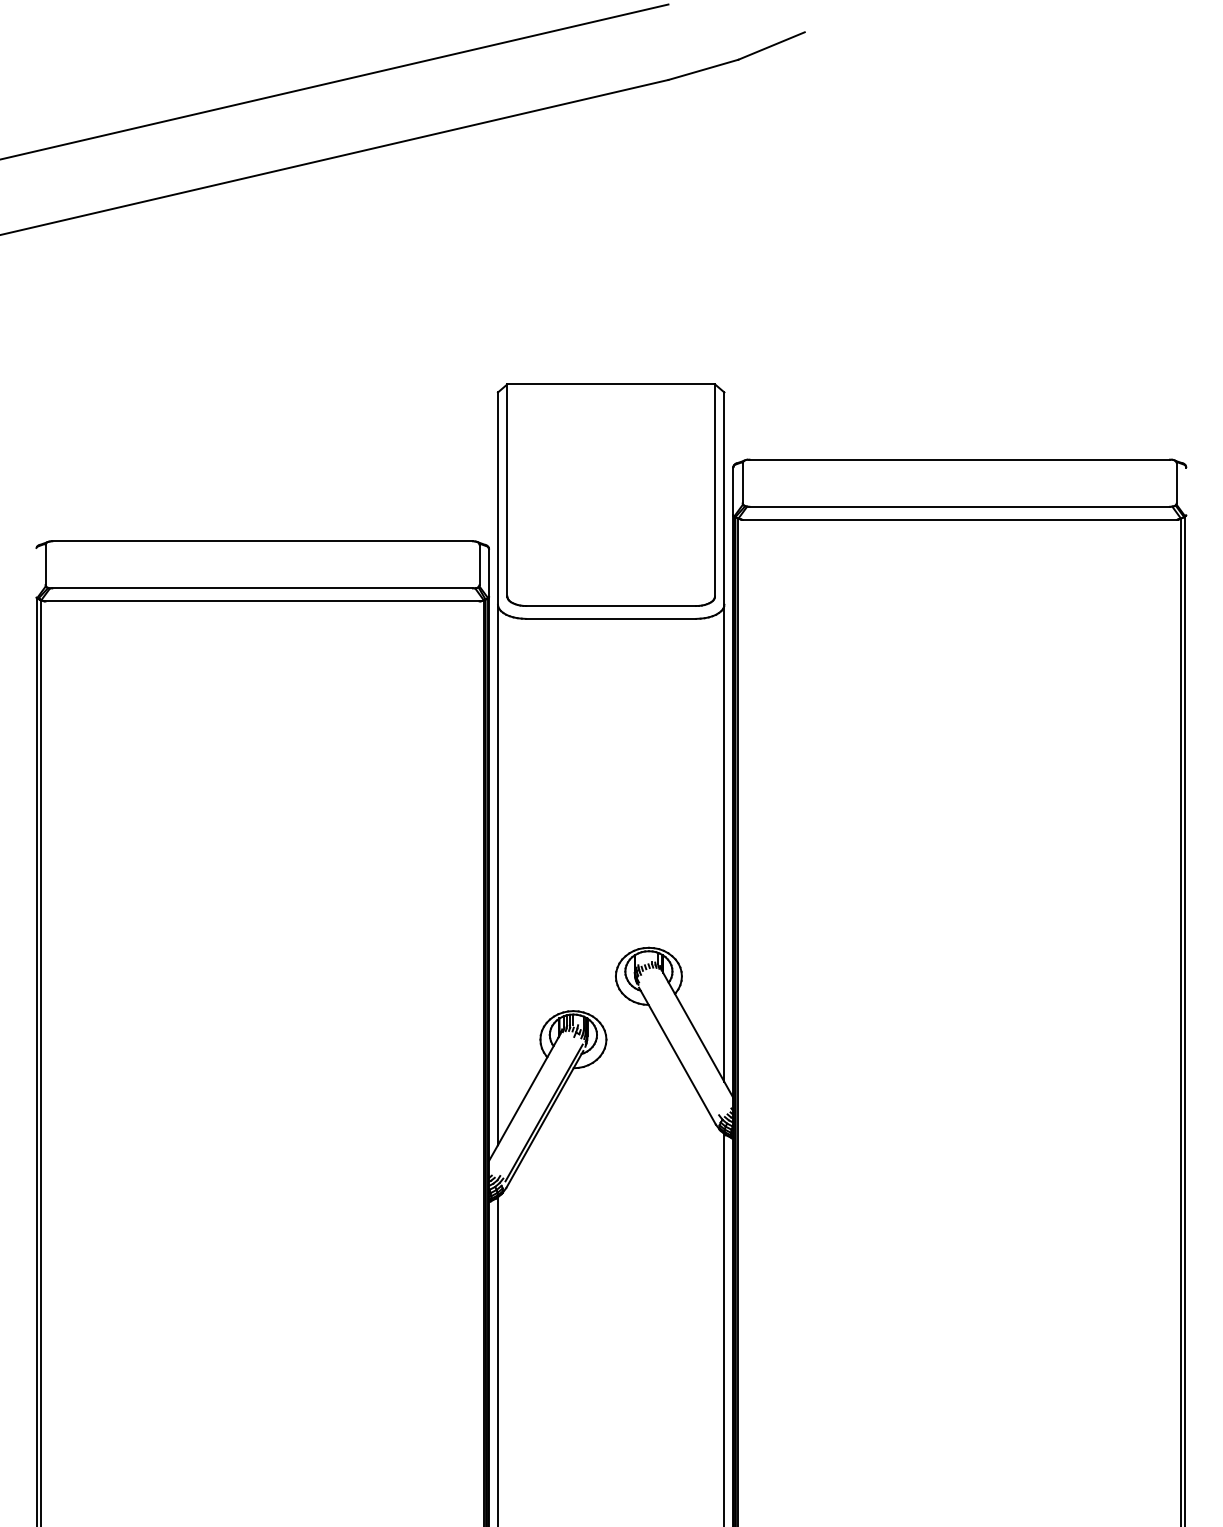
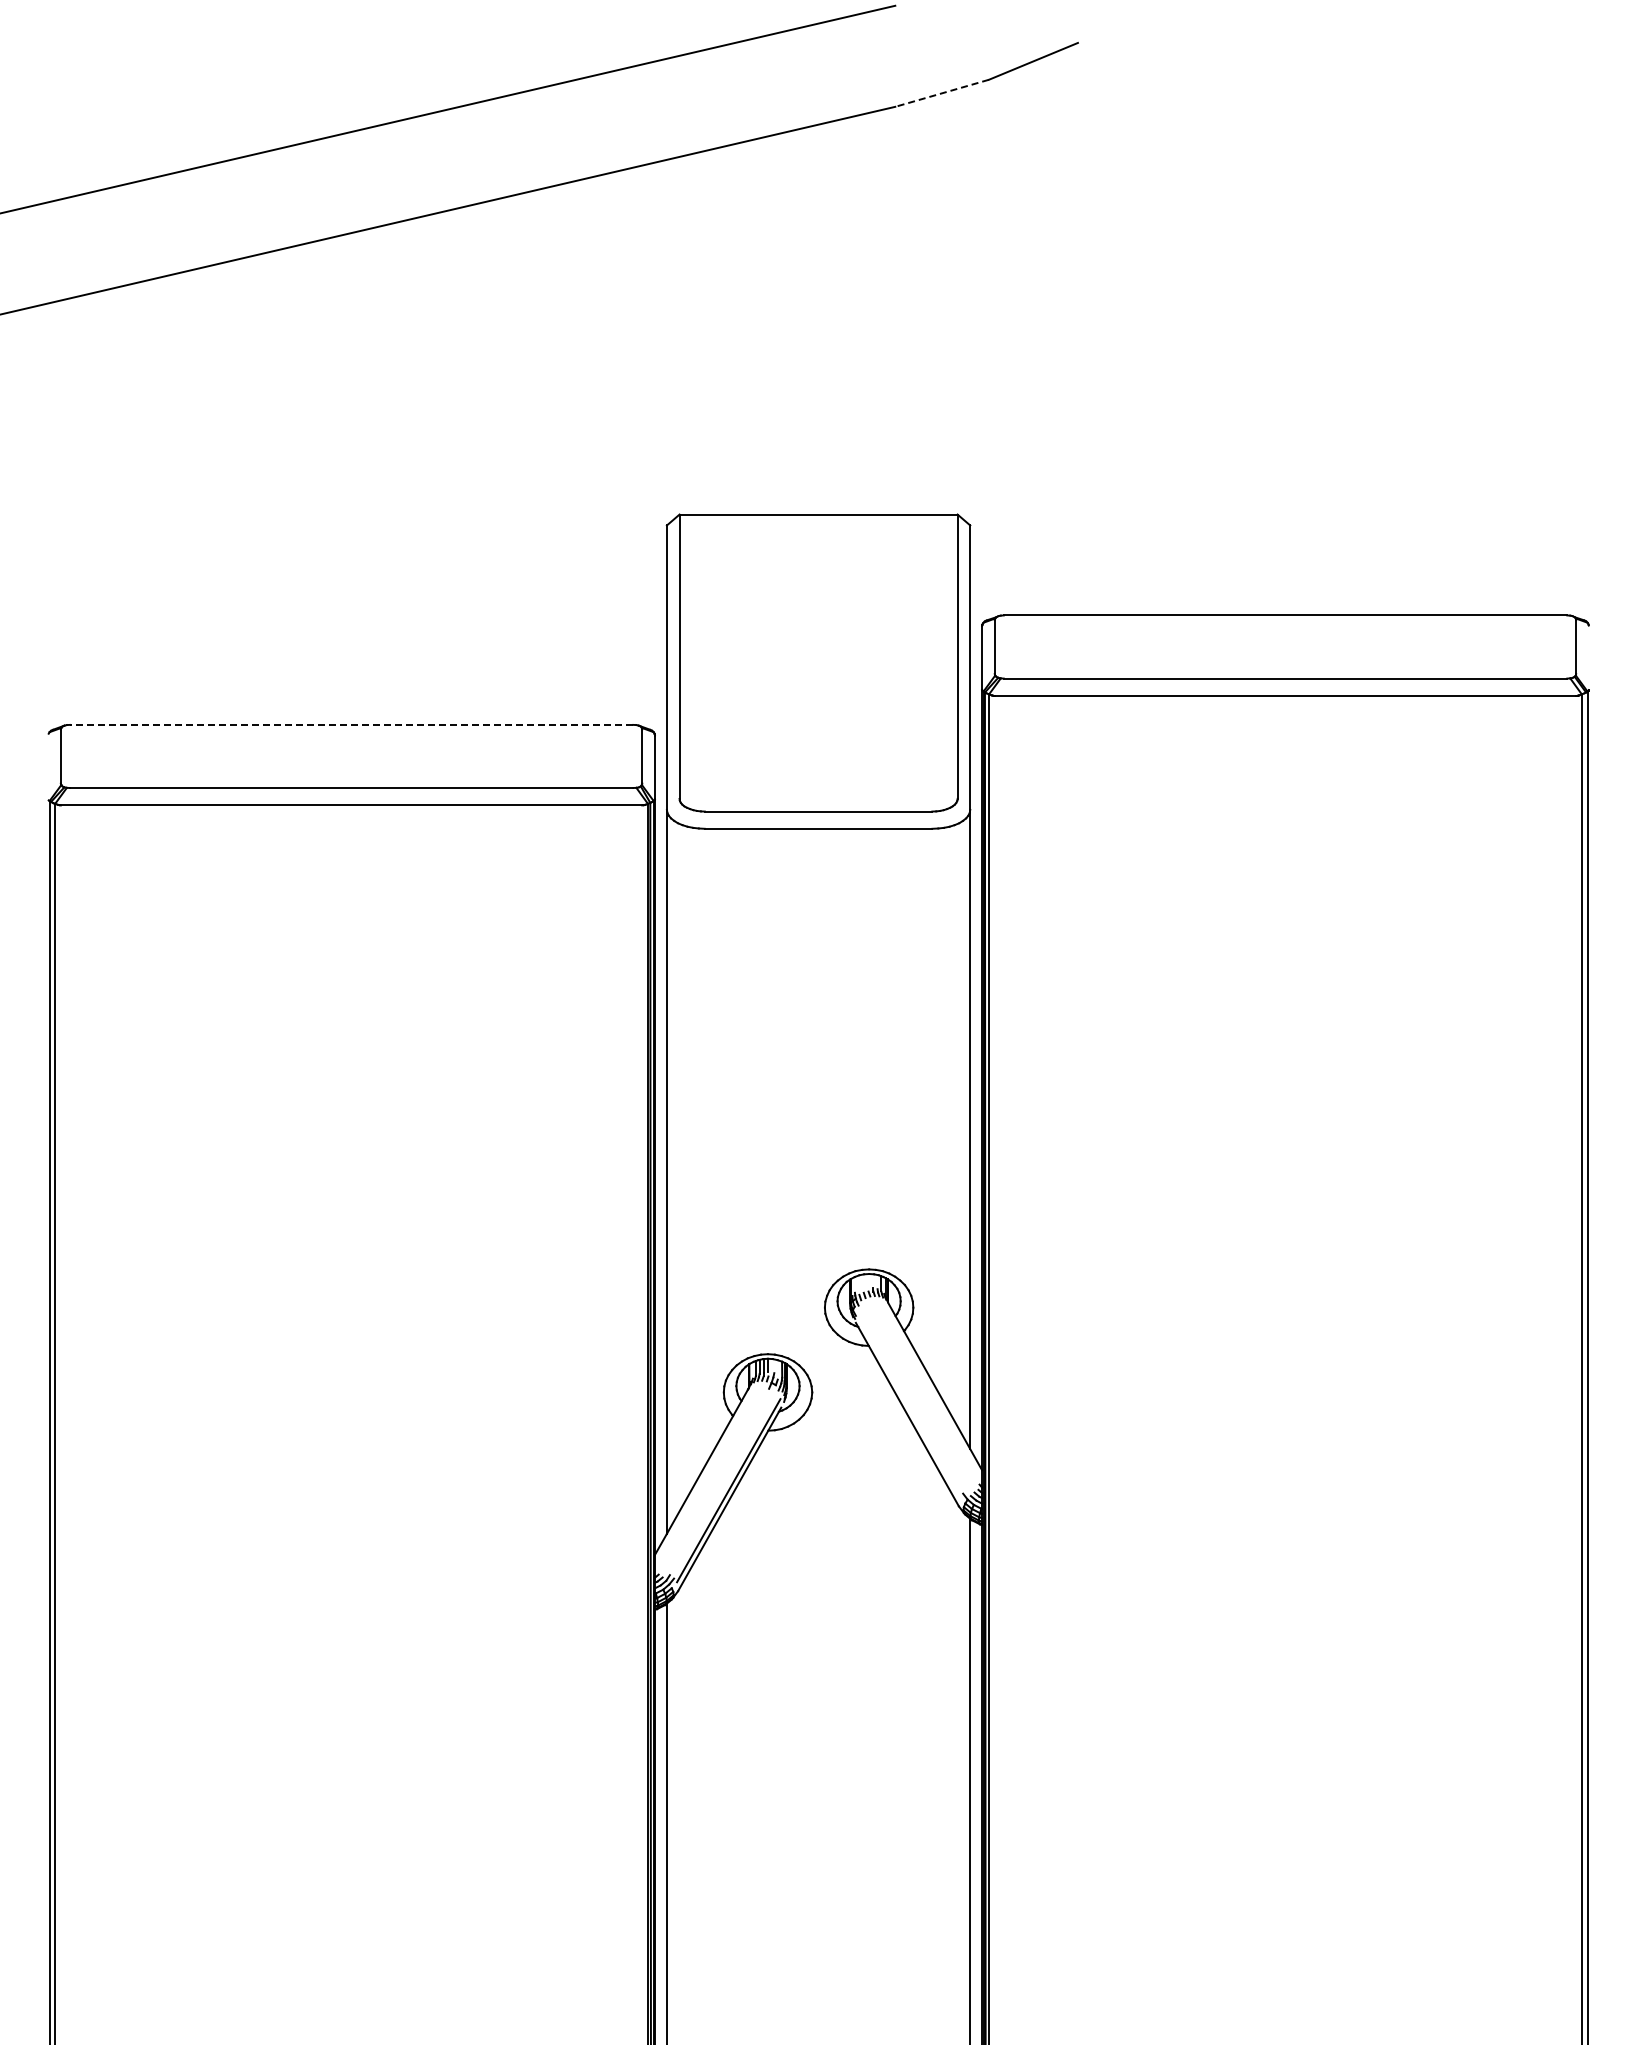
line: (703, 70) -> (942, 93), solid -> dashed
line: (262, 541) -> (351, 724), solid -> dashed

